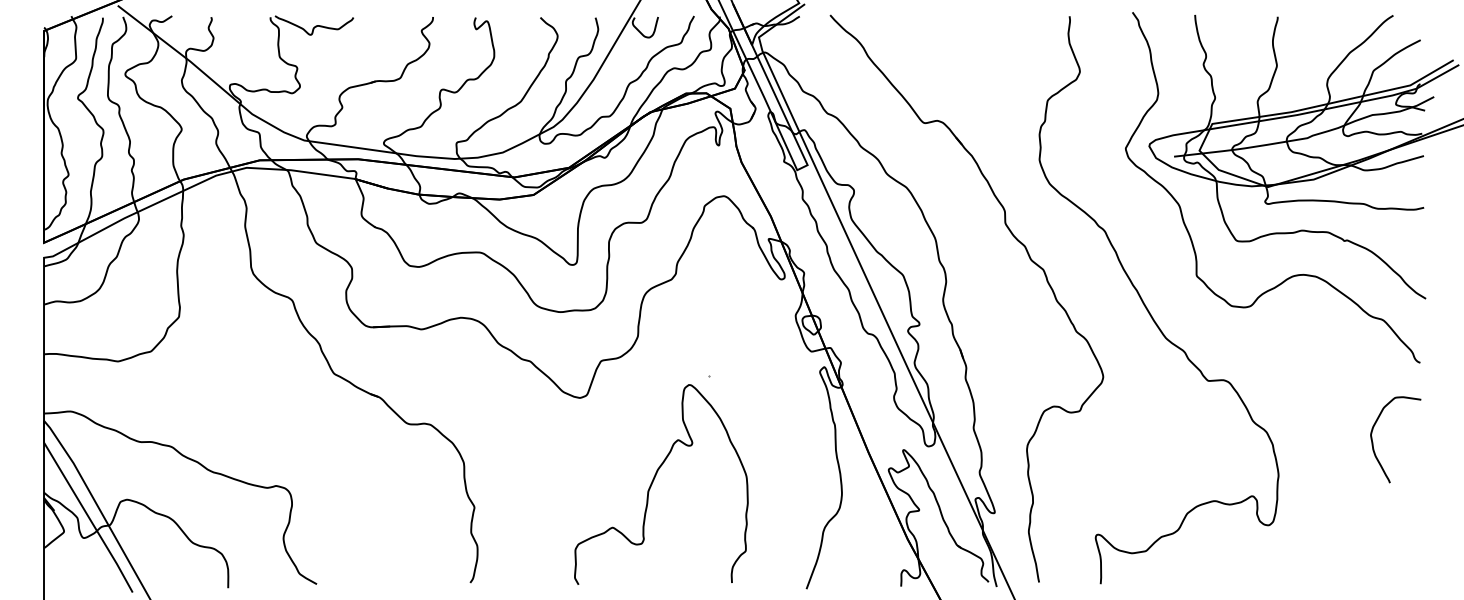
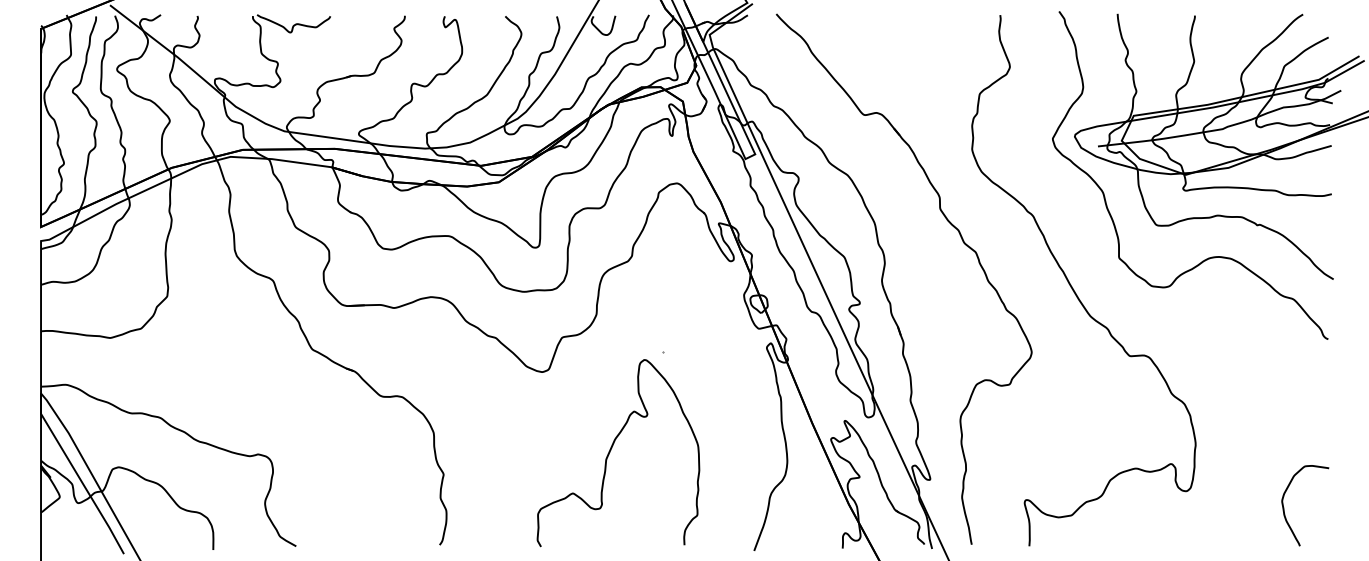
curve: (1373, 442) -> (1284, 508), moved

